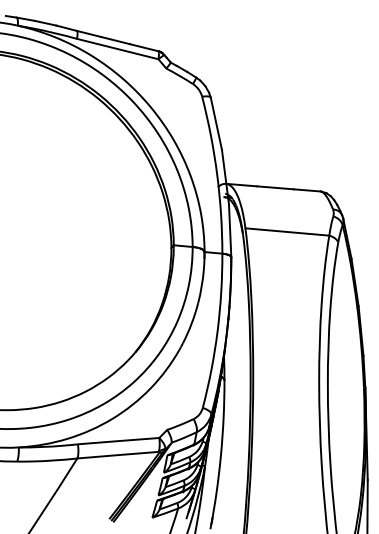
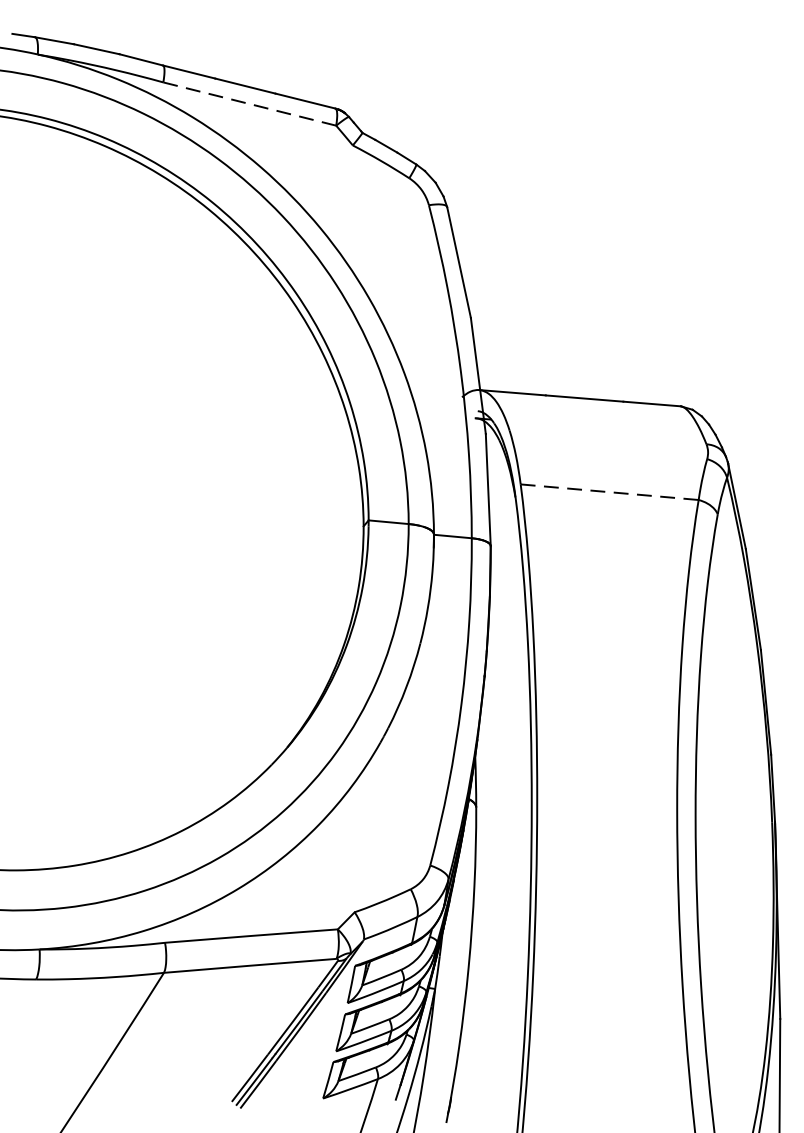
line: (117, 49) -> (249, 104), solid -> dashed
line: (287, 232) -> (609, 493), solid -> dashed

